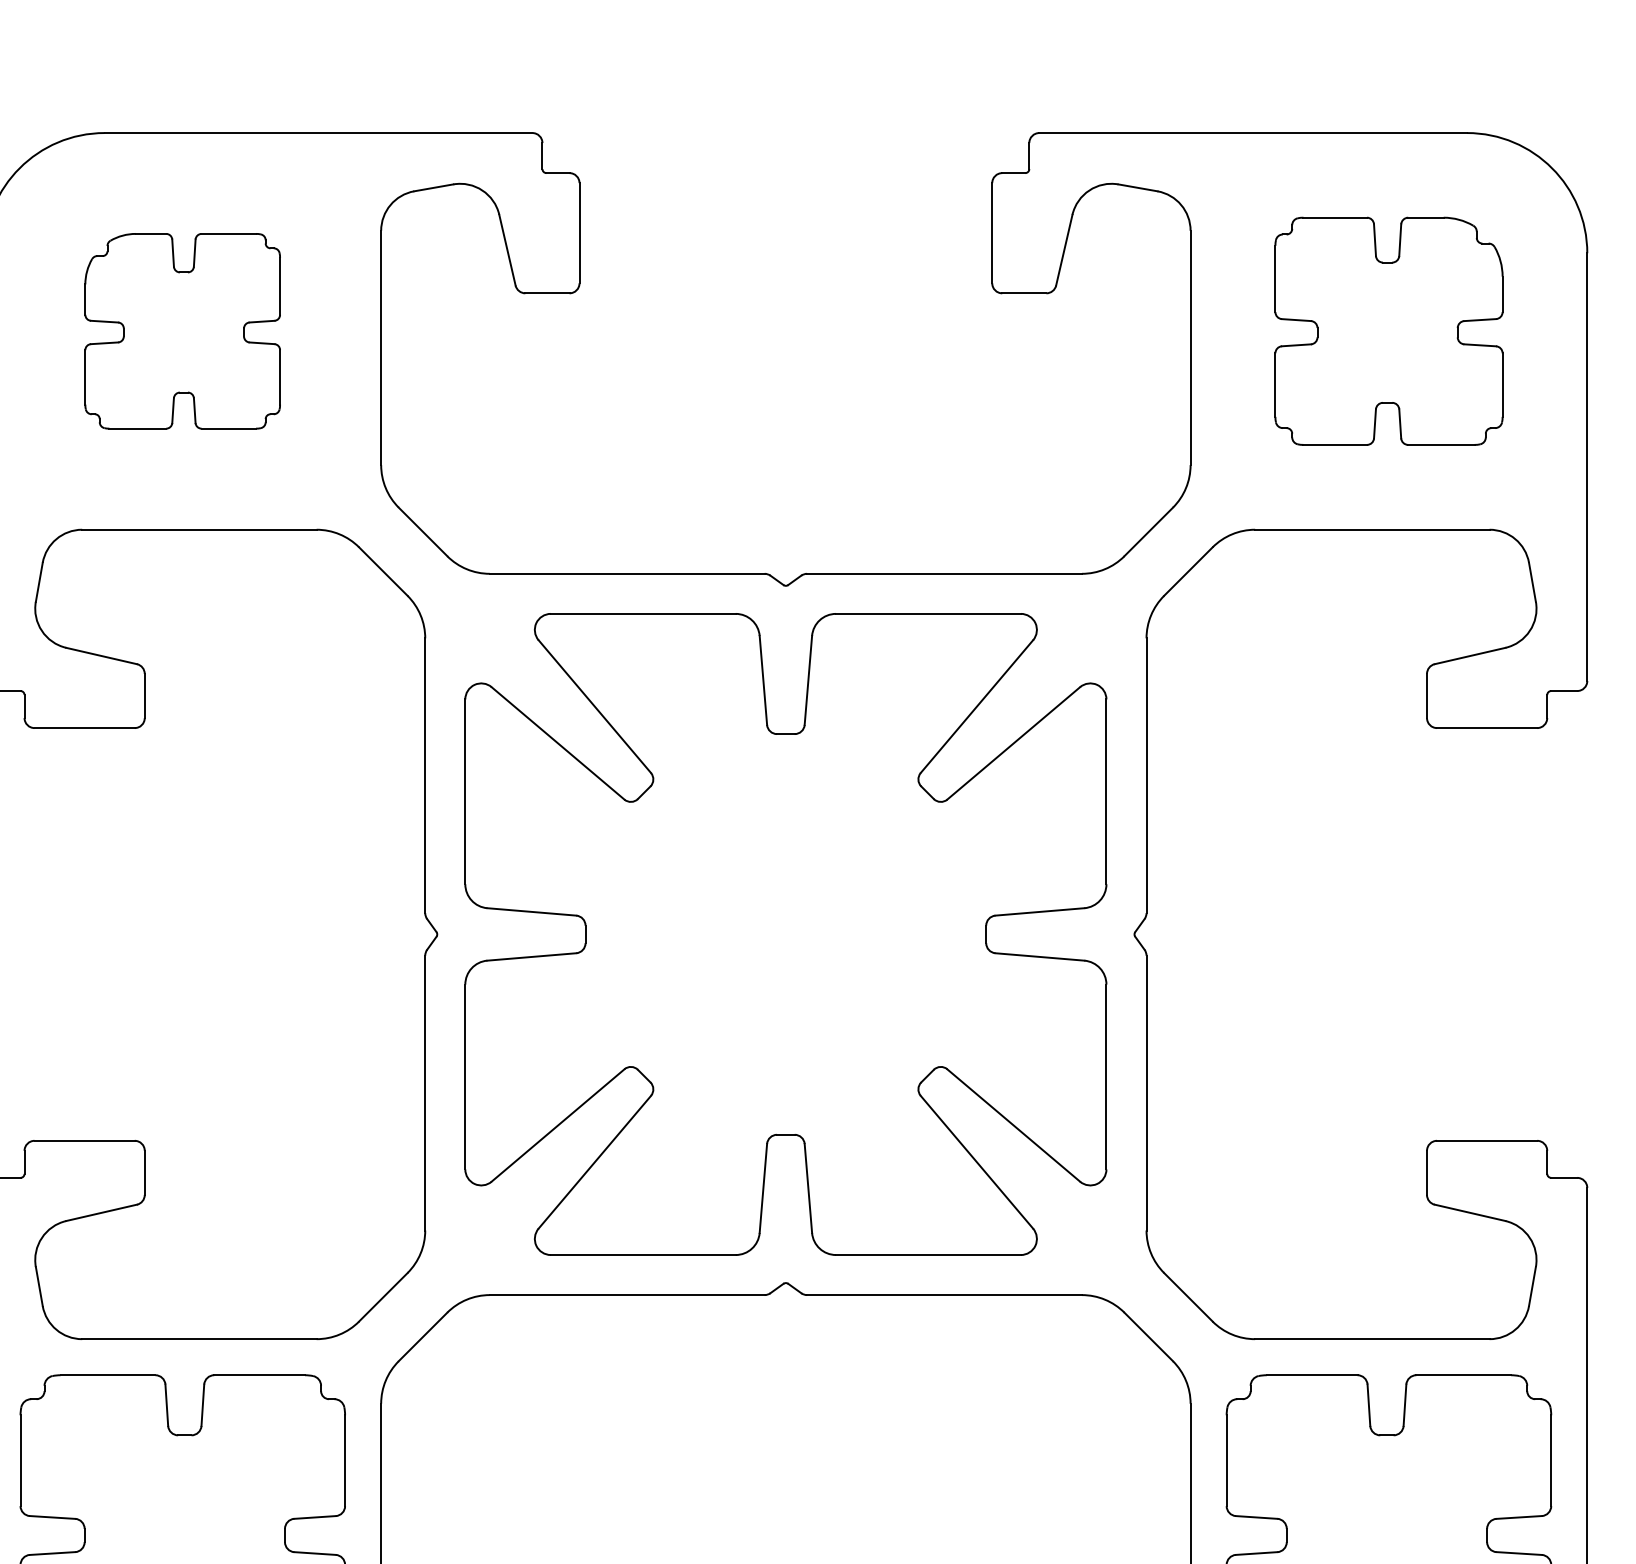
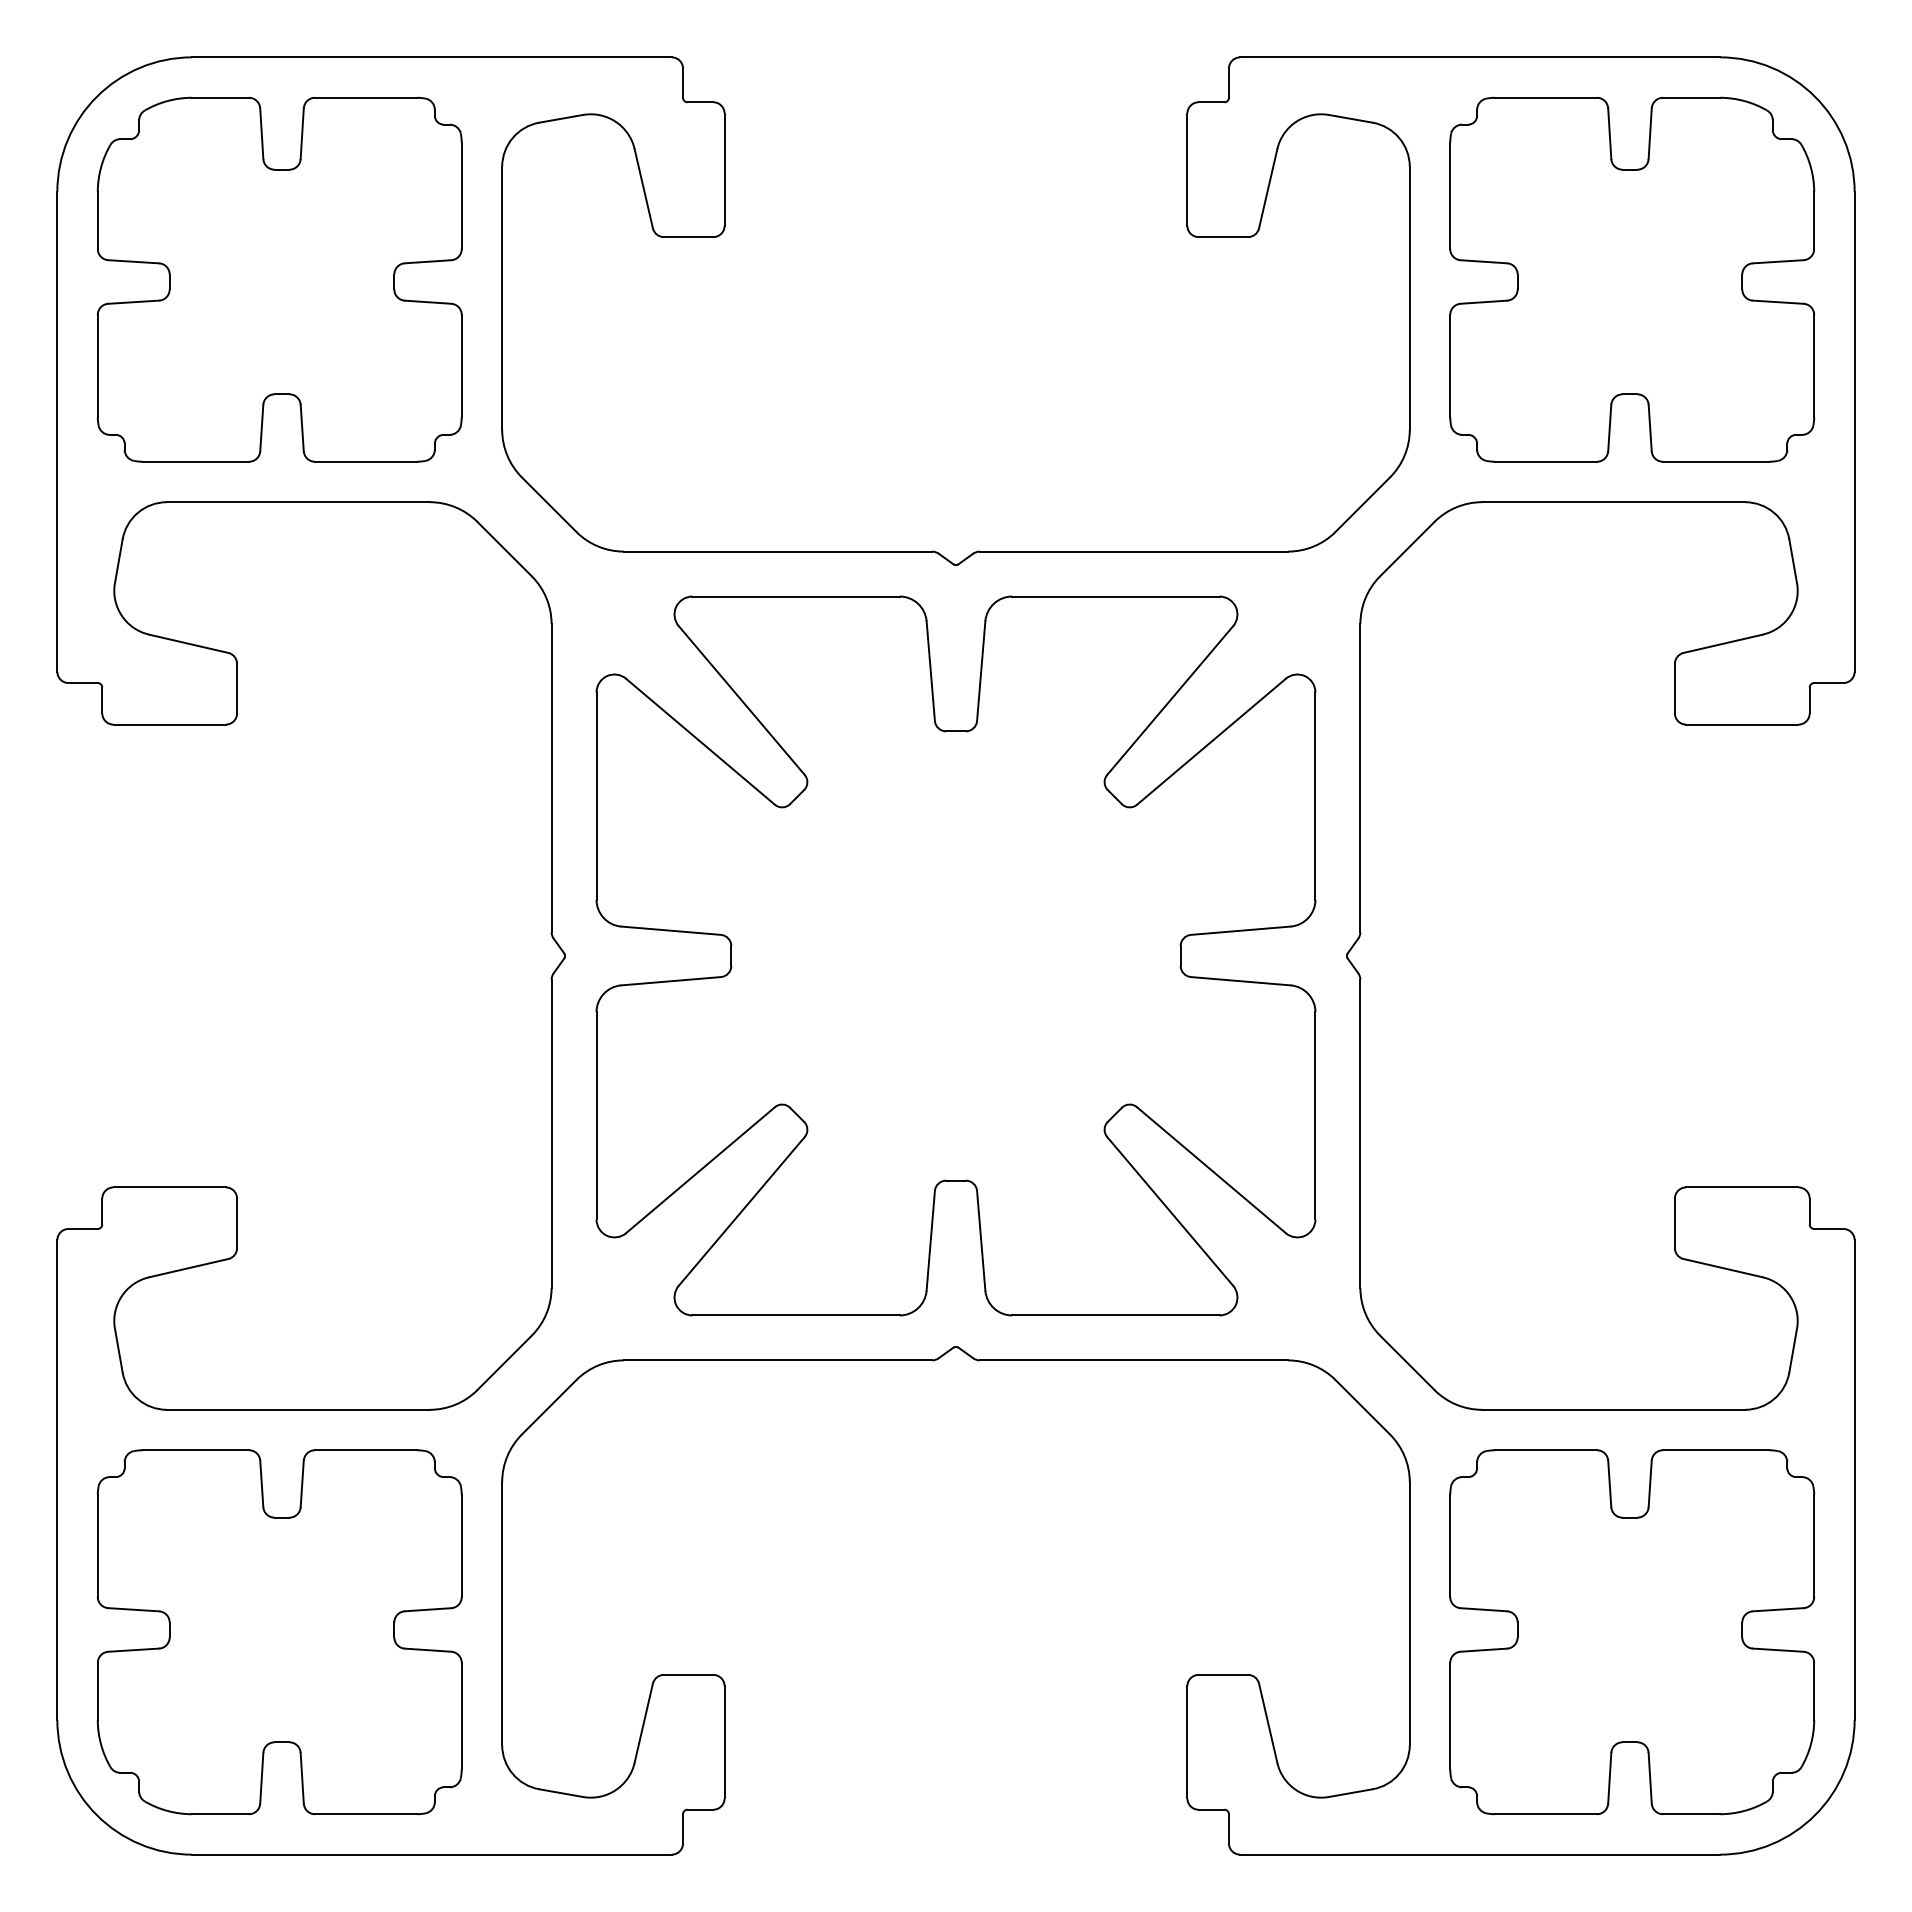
part: (182, 331) -> (279, 279), size x1.67
part: (1389, 331) -> (1632, 279), size x1.43

